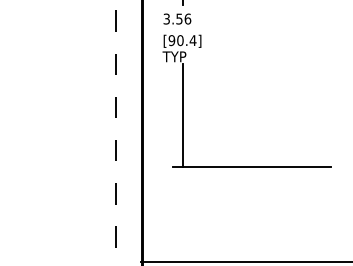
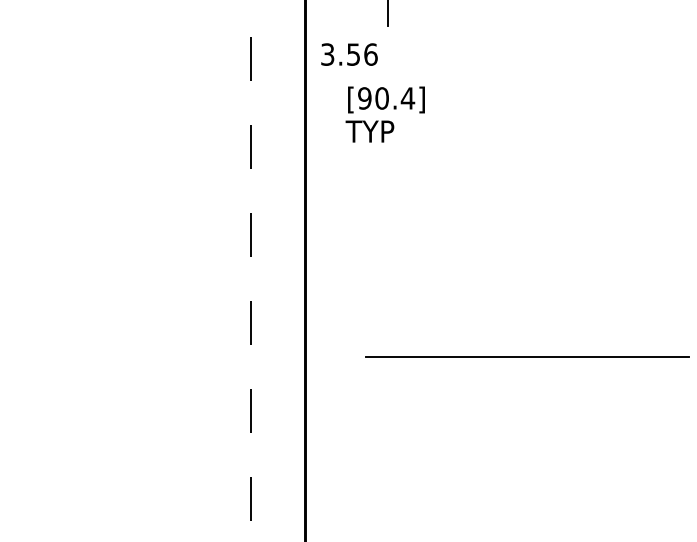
text: (177, 18) -> (349, 53), moved
line: (183, 115) -> (388, 251), removed

